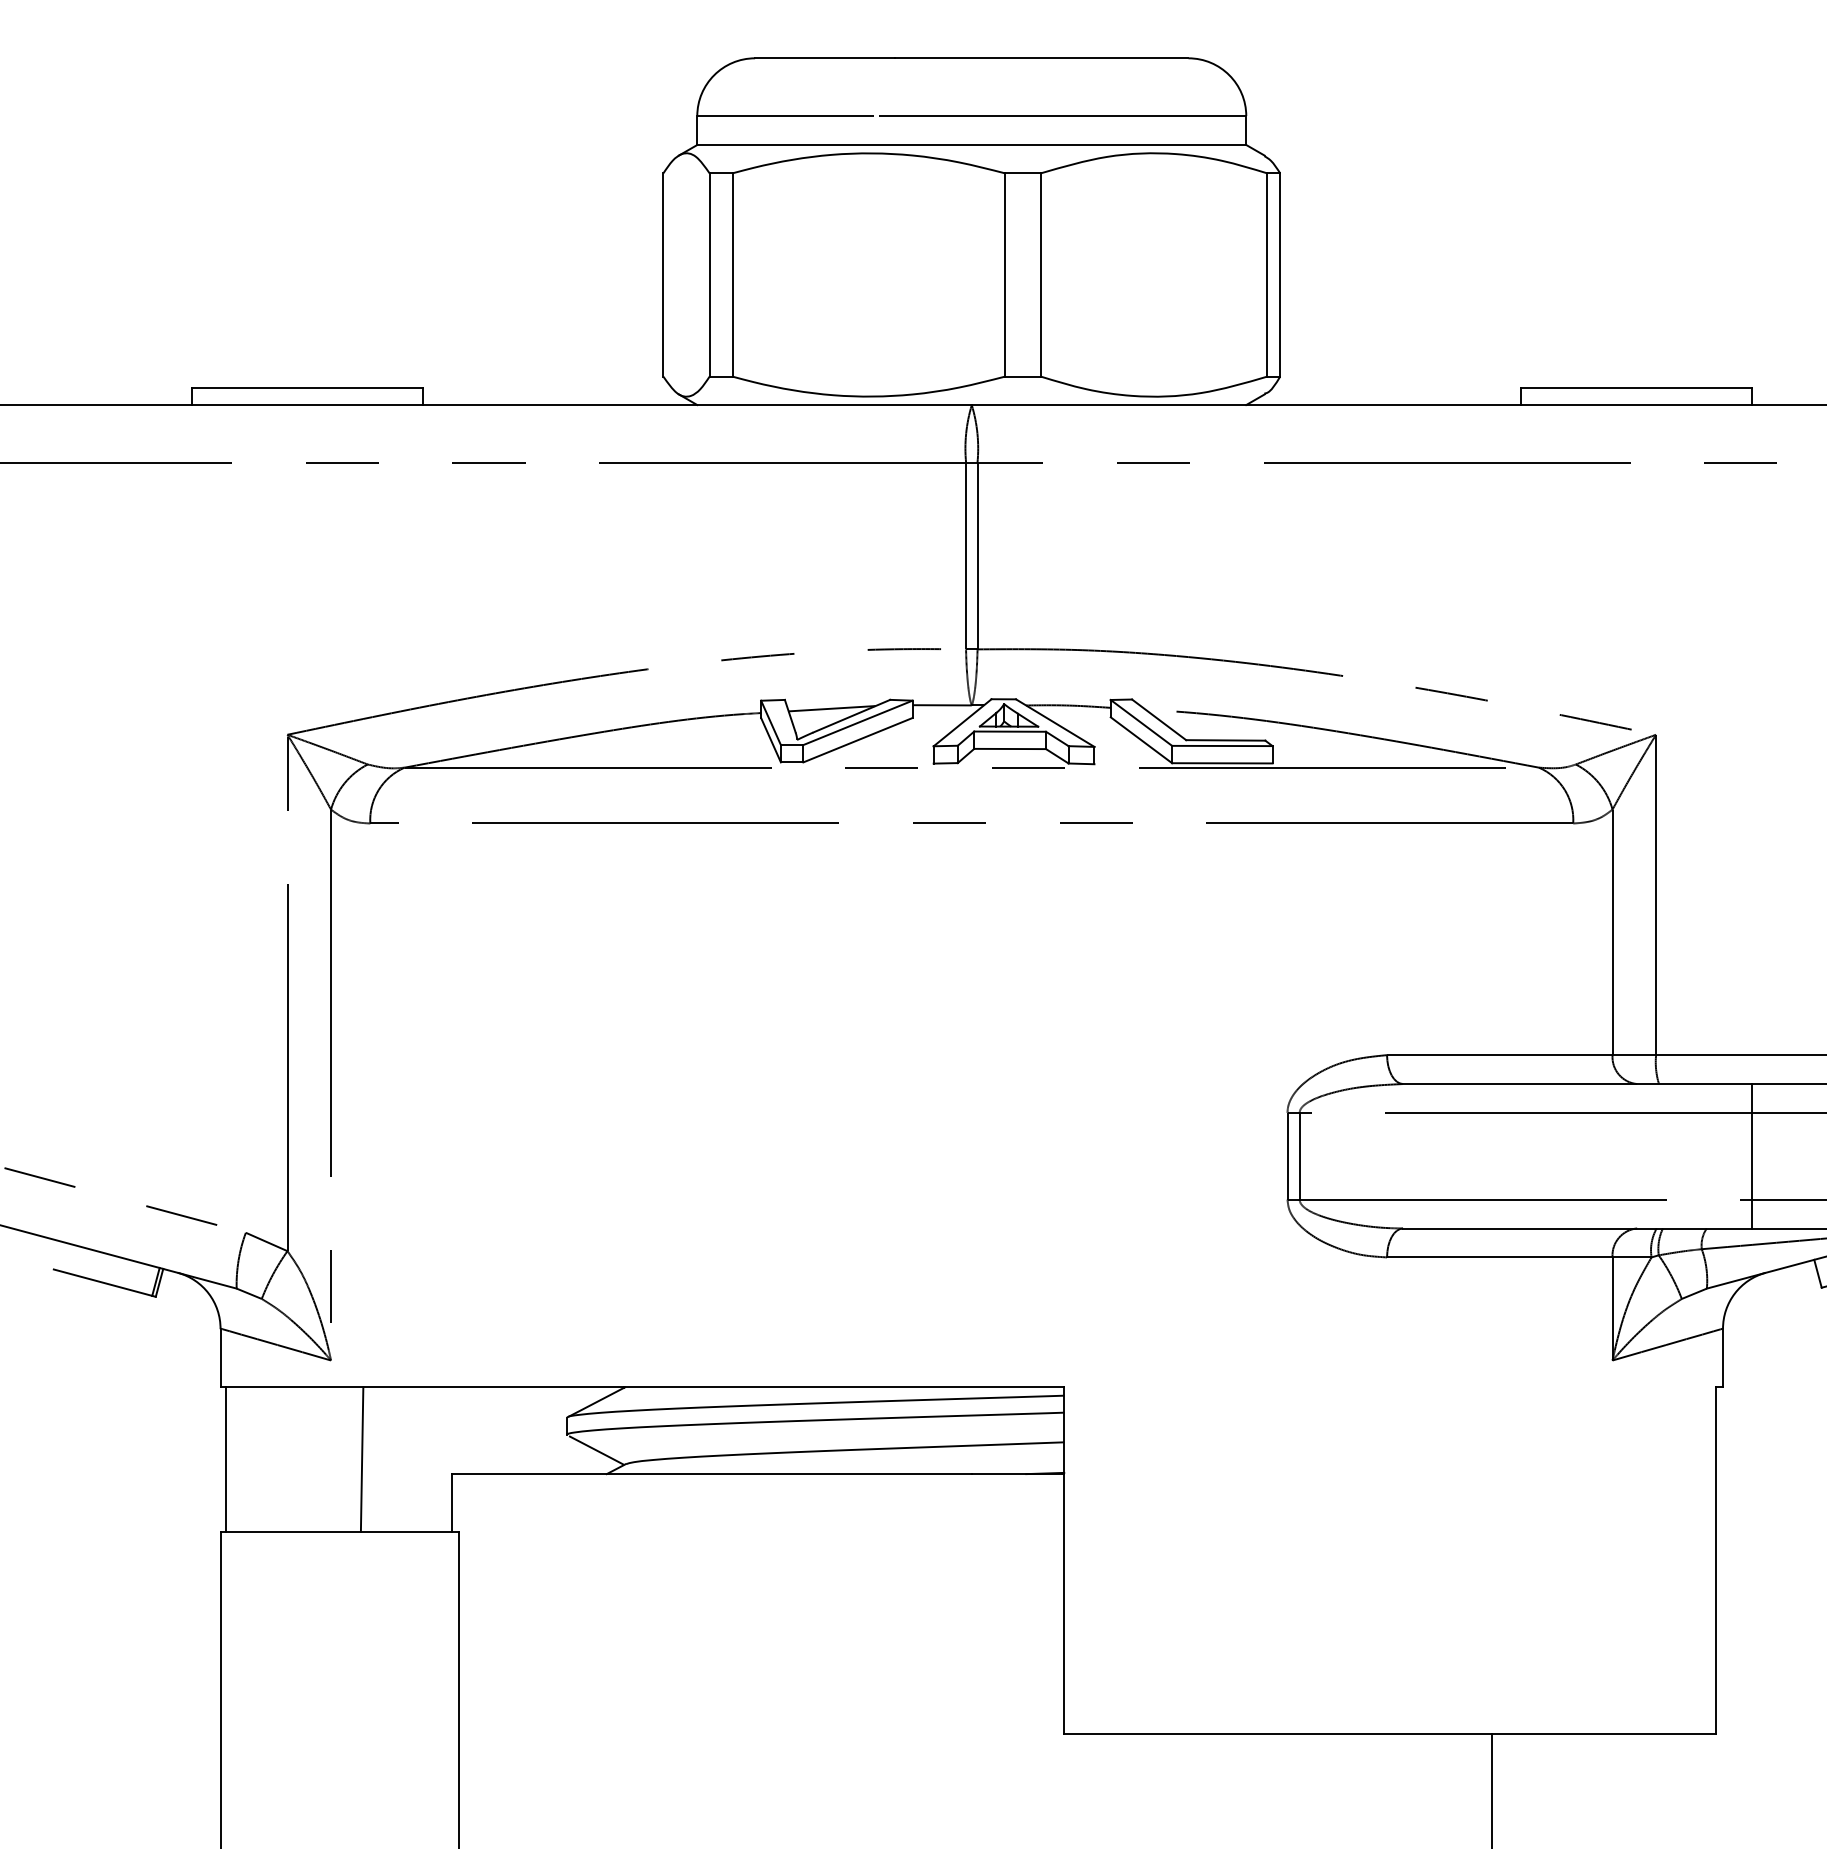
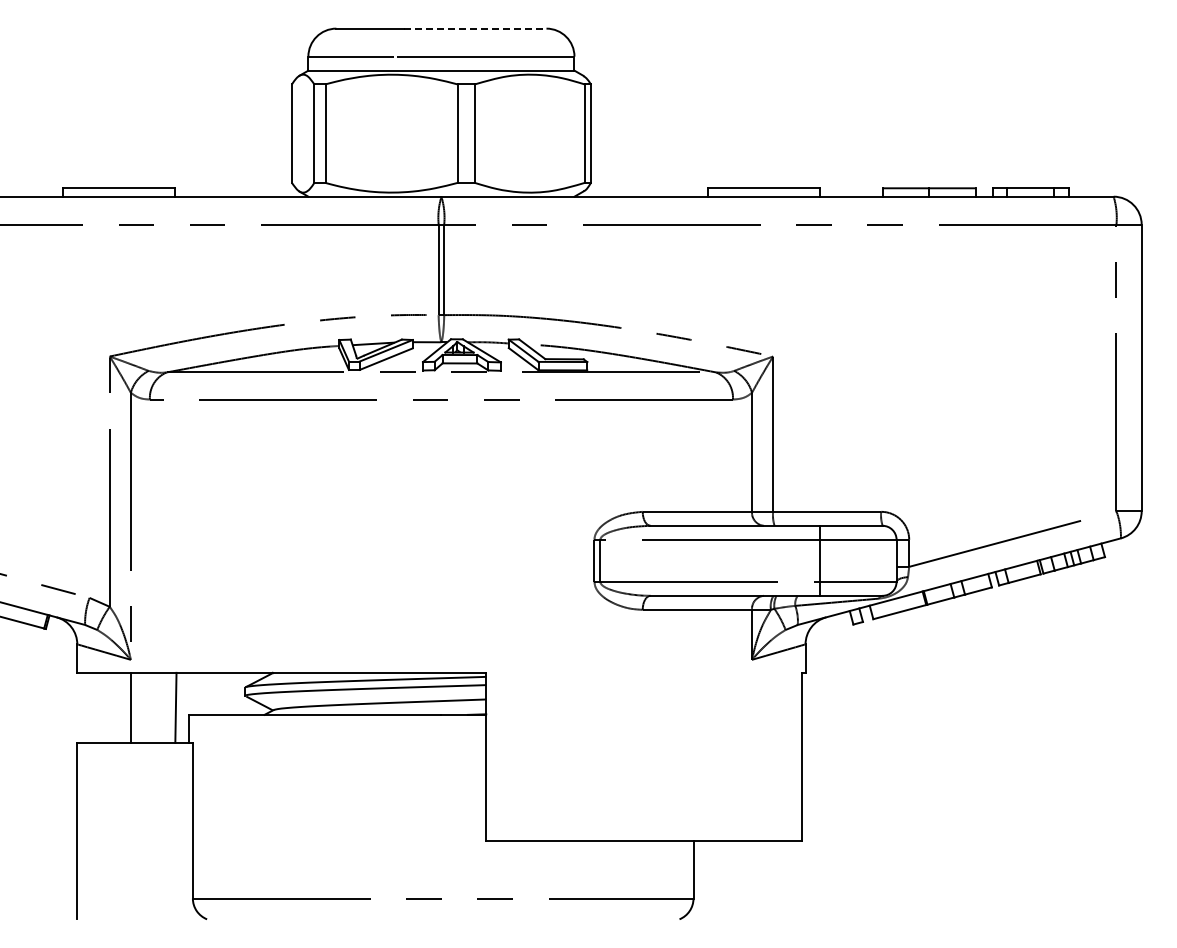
line: (1042, 58) -> (475, 28), solid -> dashed
line: (227, 1458) -> (131, 707), moved
line: (361, 1458) -> (175, 707), moved

